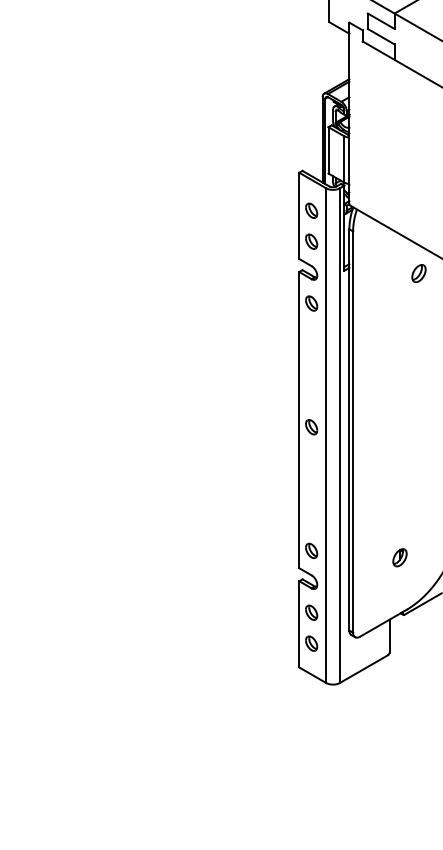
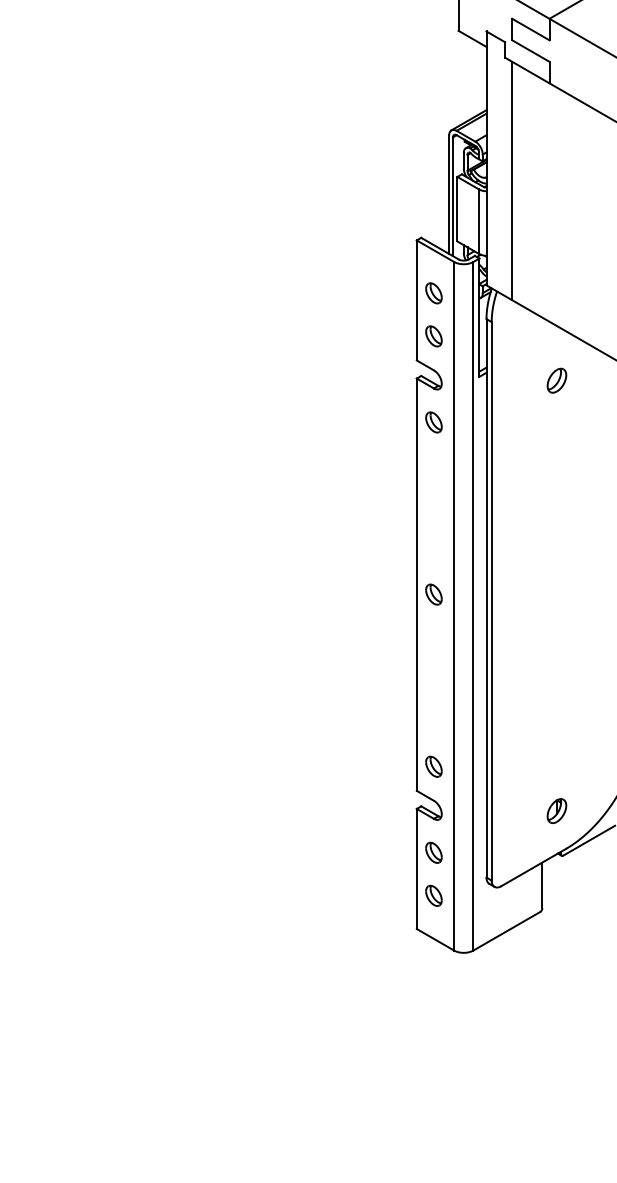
line: (367, 129) -> (511, 180), added
part: (418, 273) -> (556, 380), moved
part: (399, 557) -> (556, 810), moved

